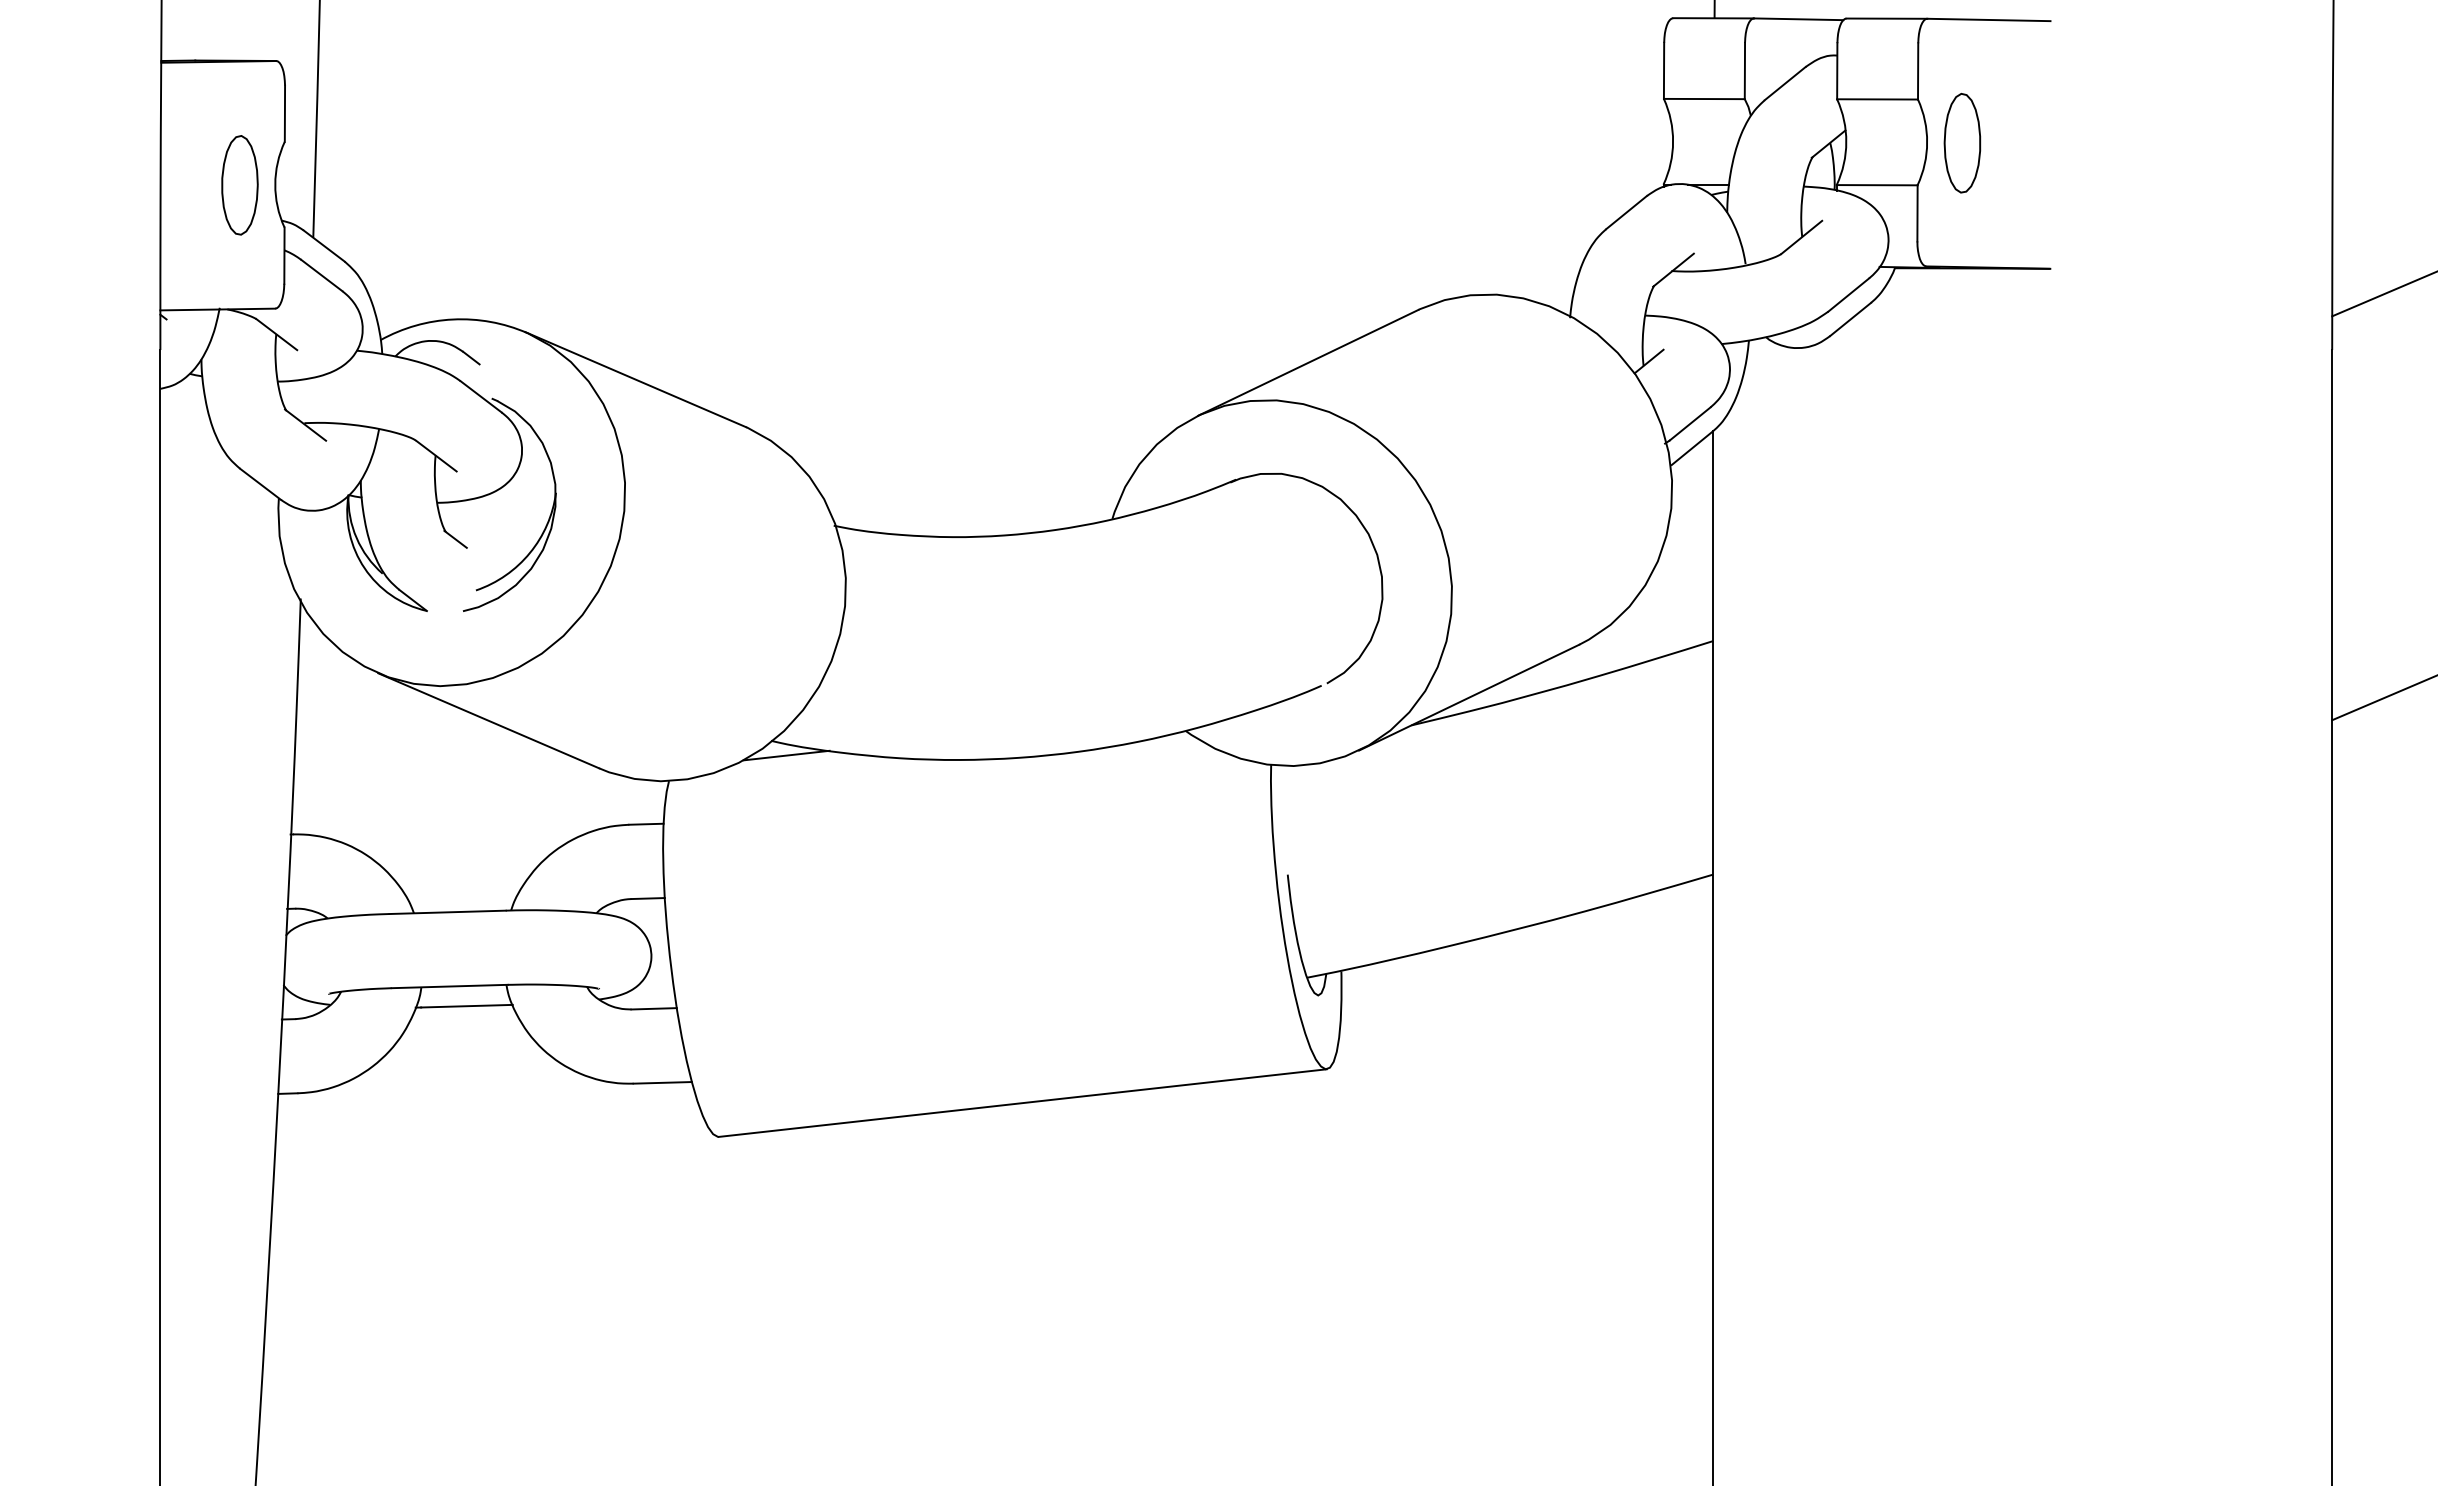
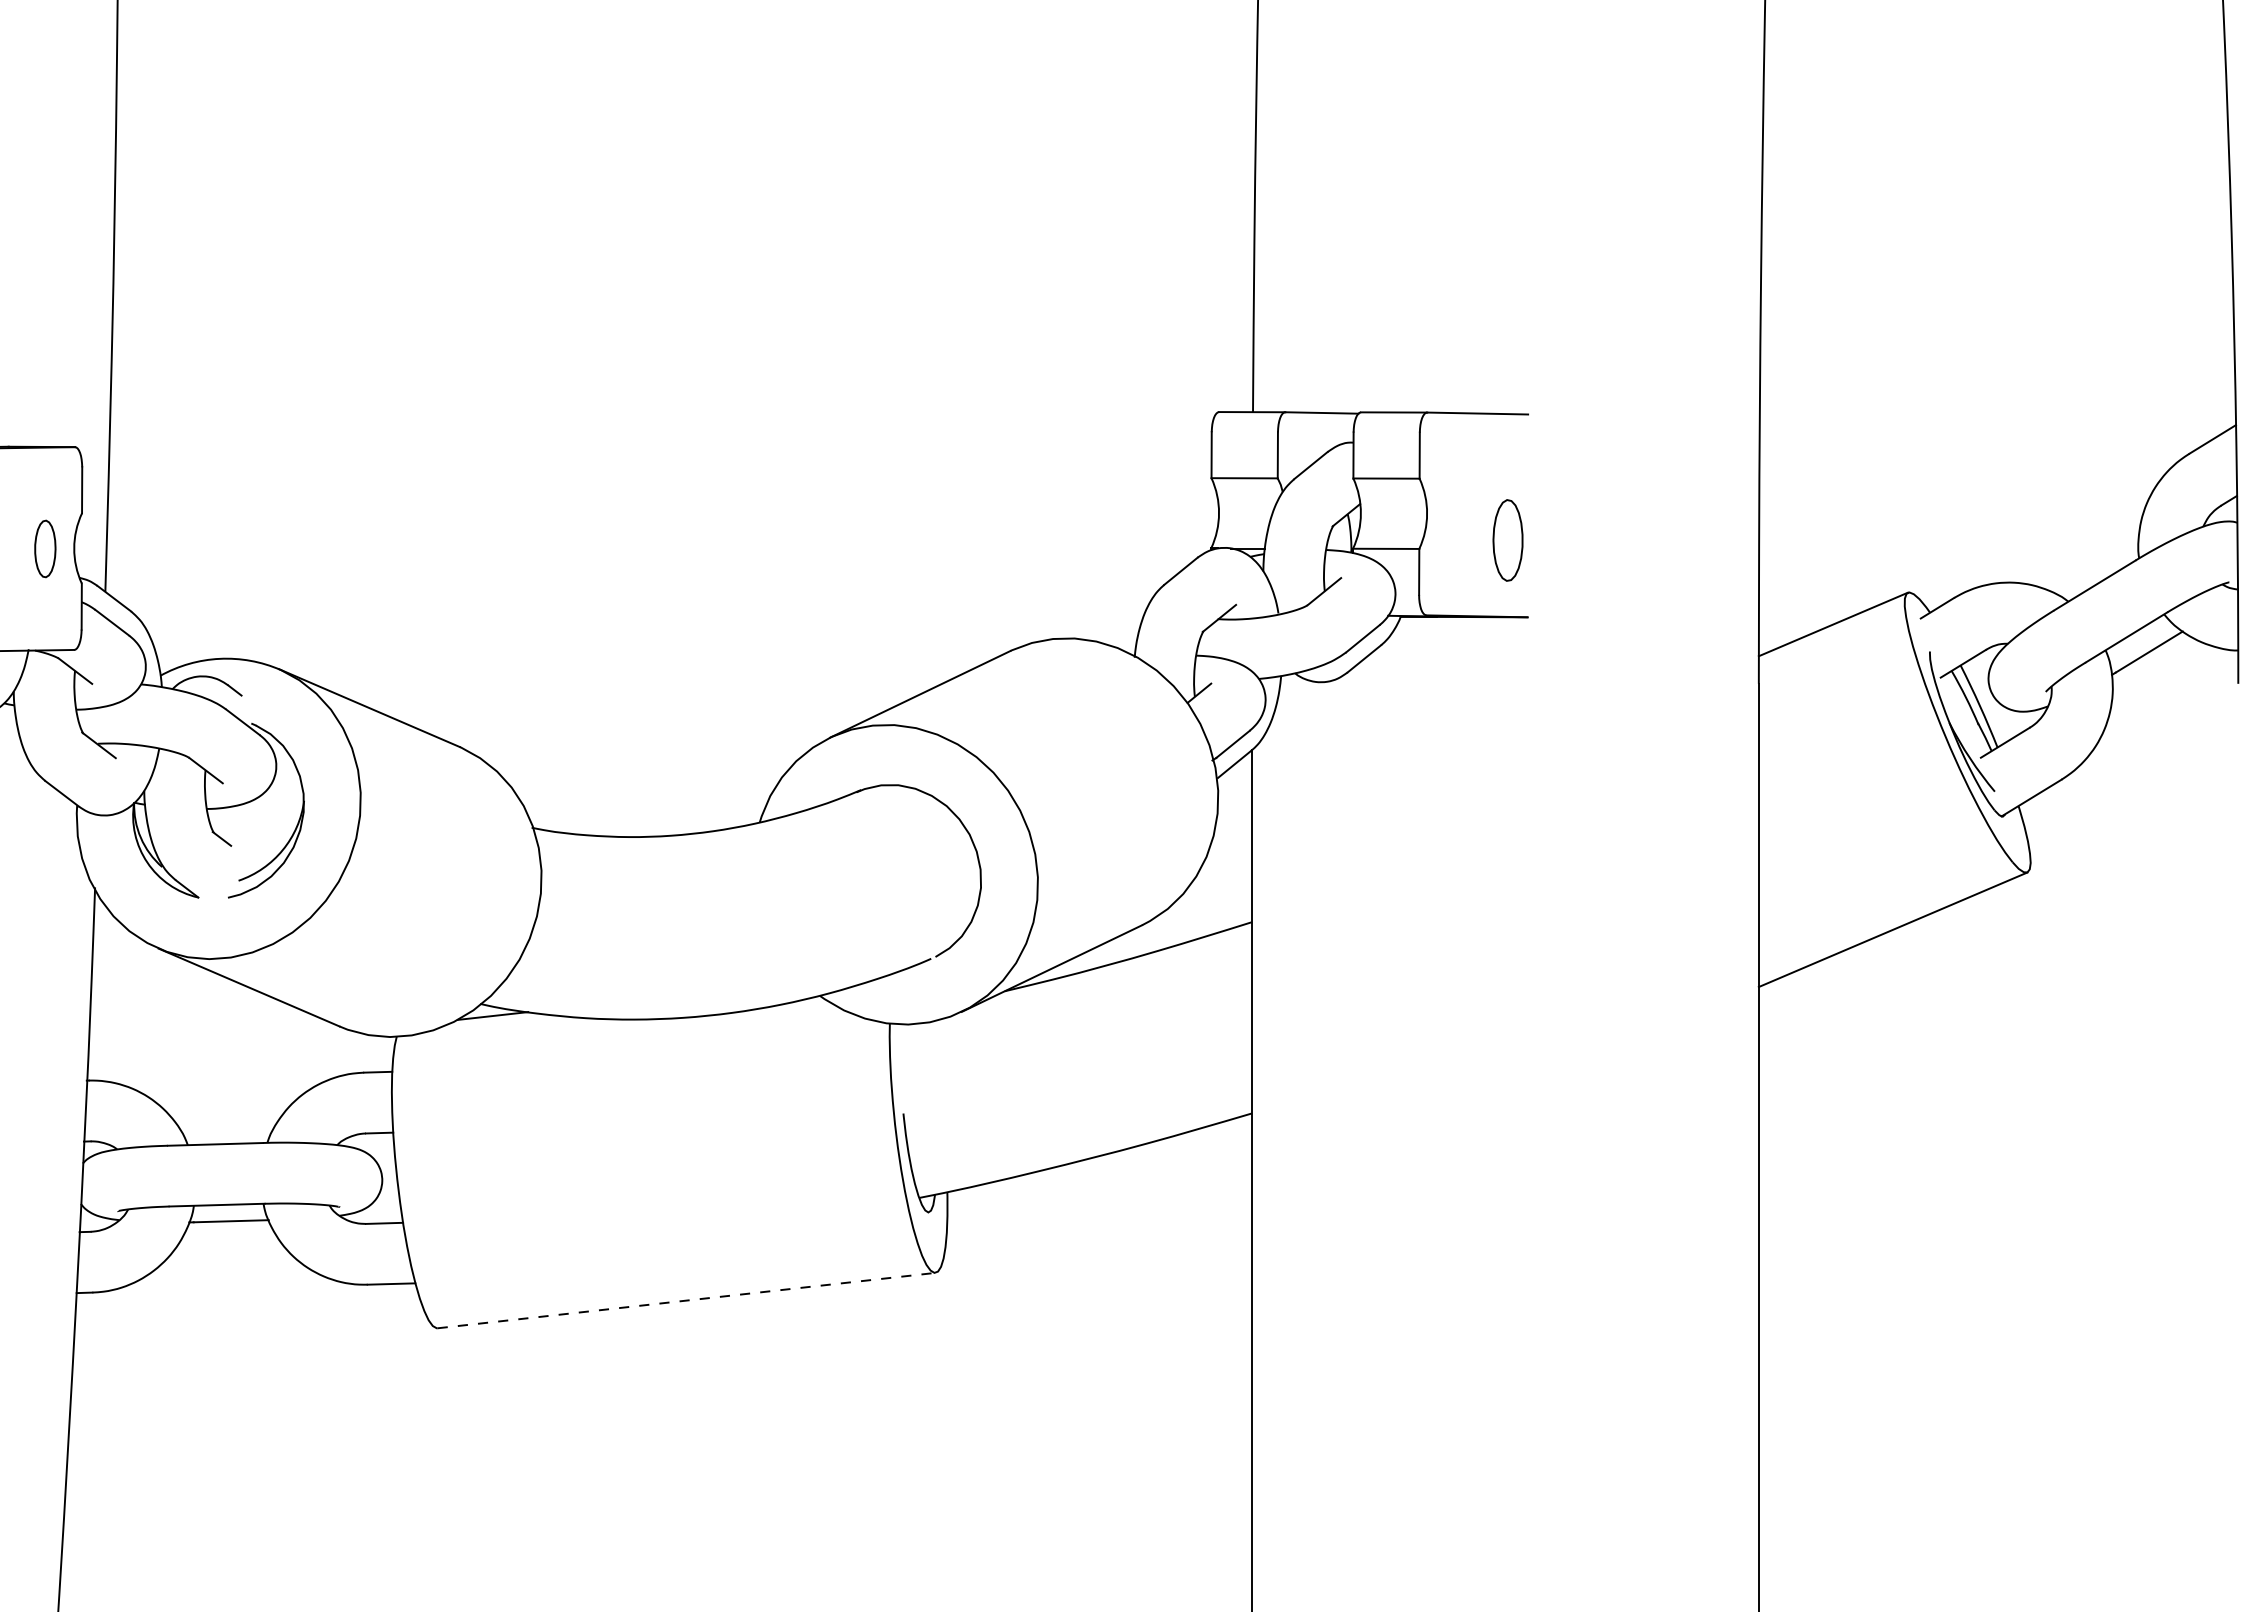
part: (1961, 143) -> (1507, 540), moved
part: (240, 184) -> (45, 548), size x0.7
line: (1024, 1102) -> (687, 1300), solid -> dashed

